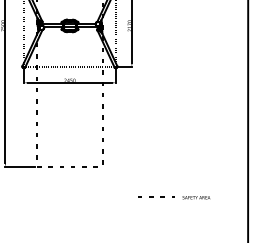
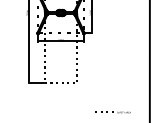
part: (173, 197) -> (112, 112), moved

